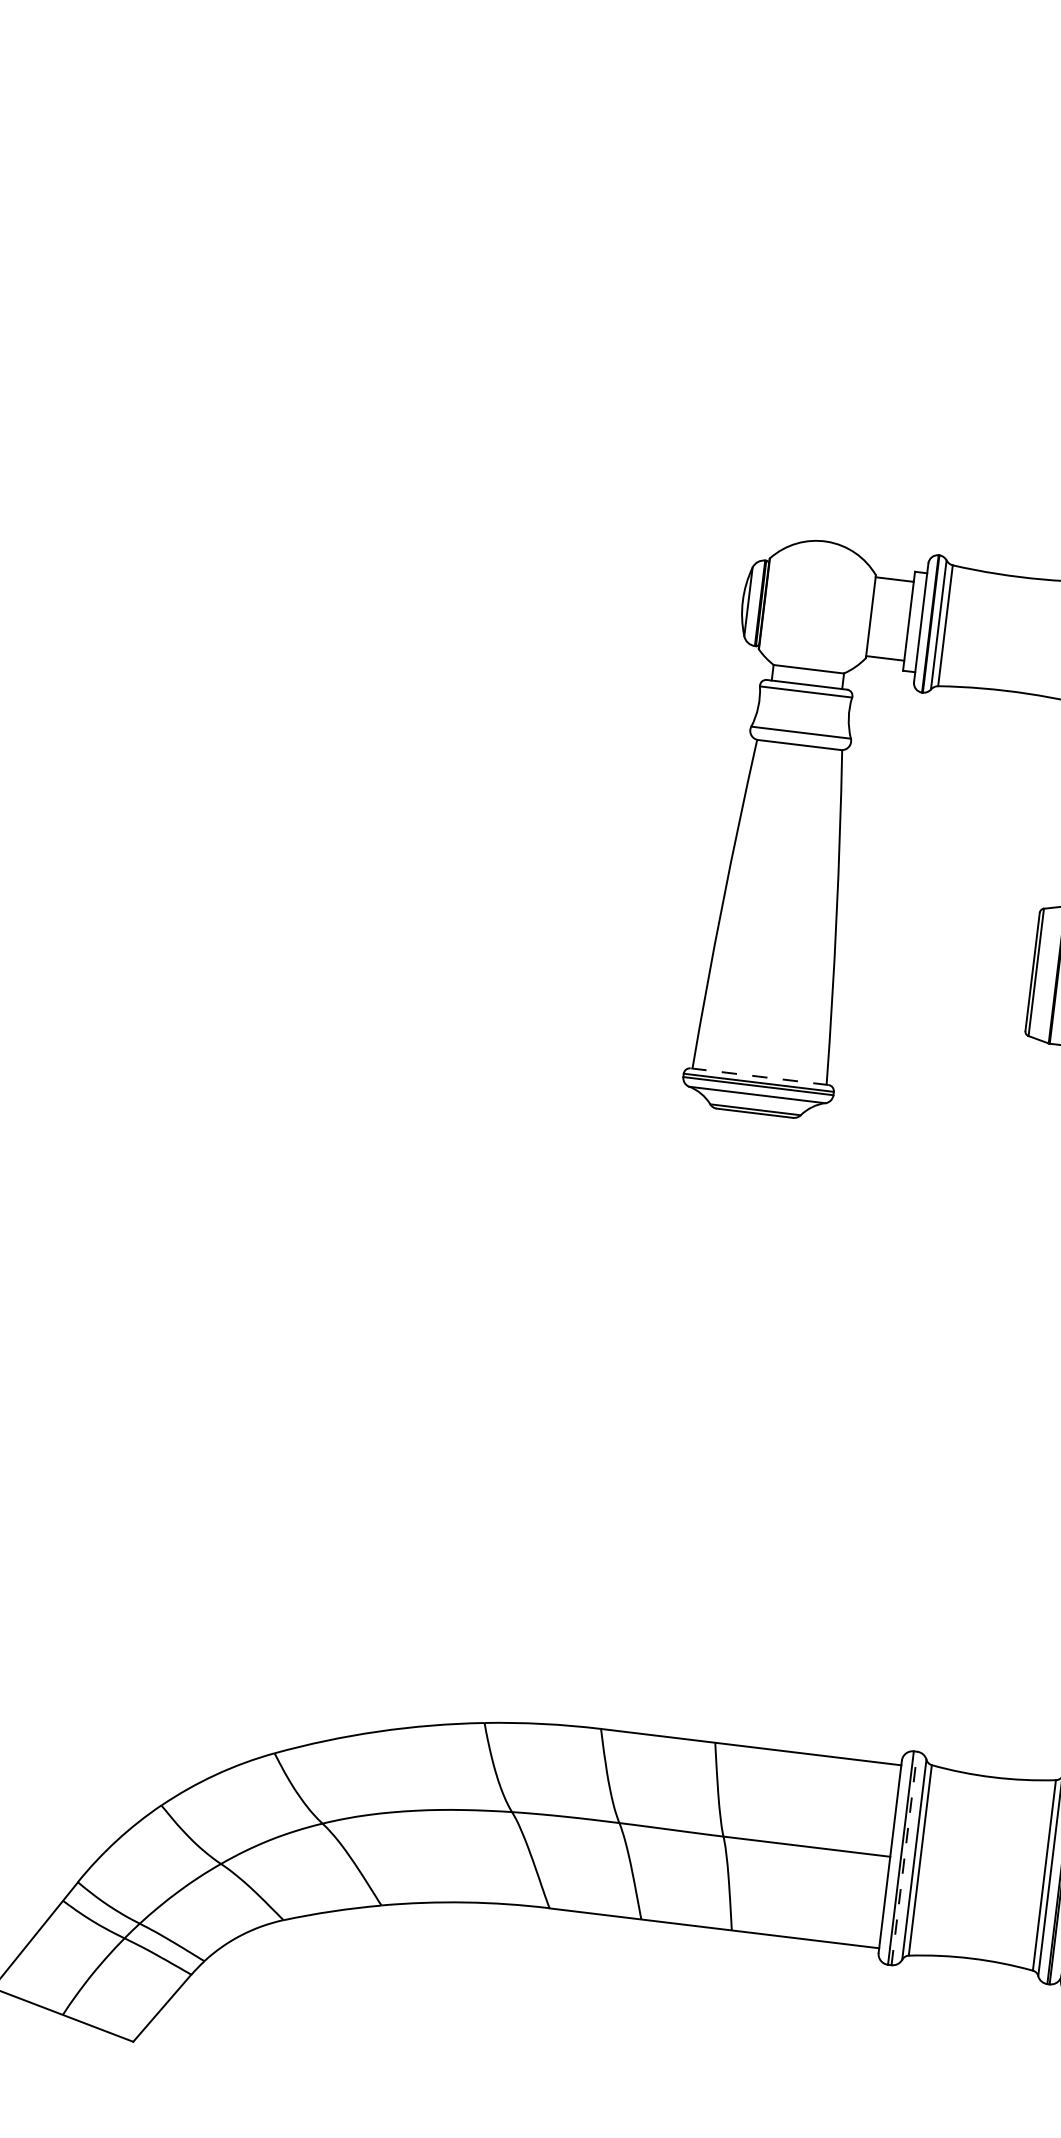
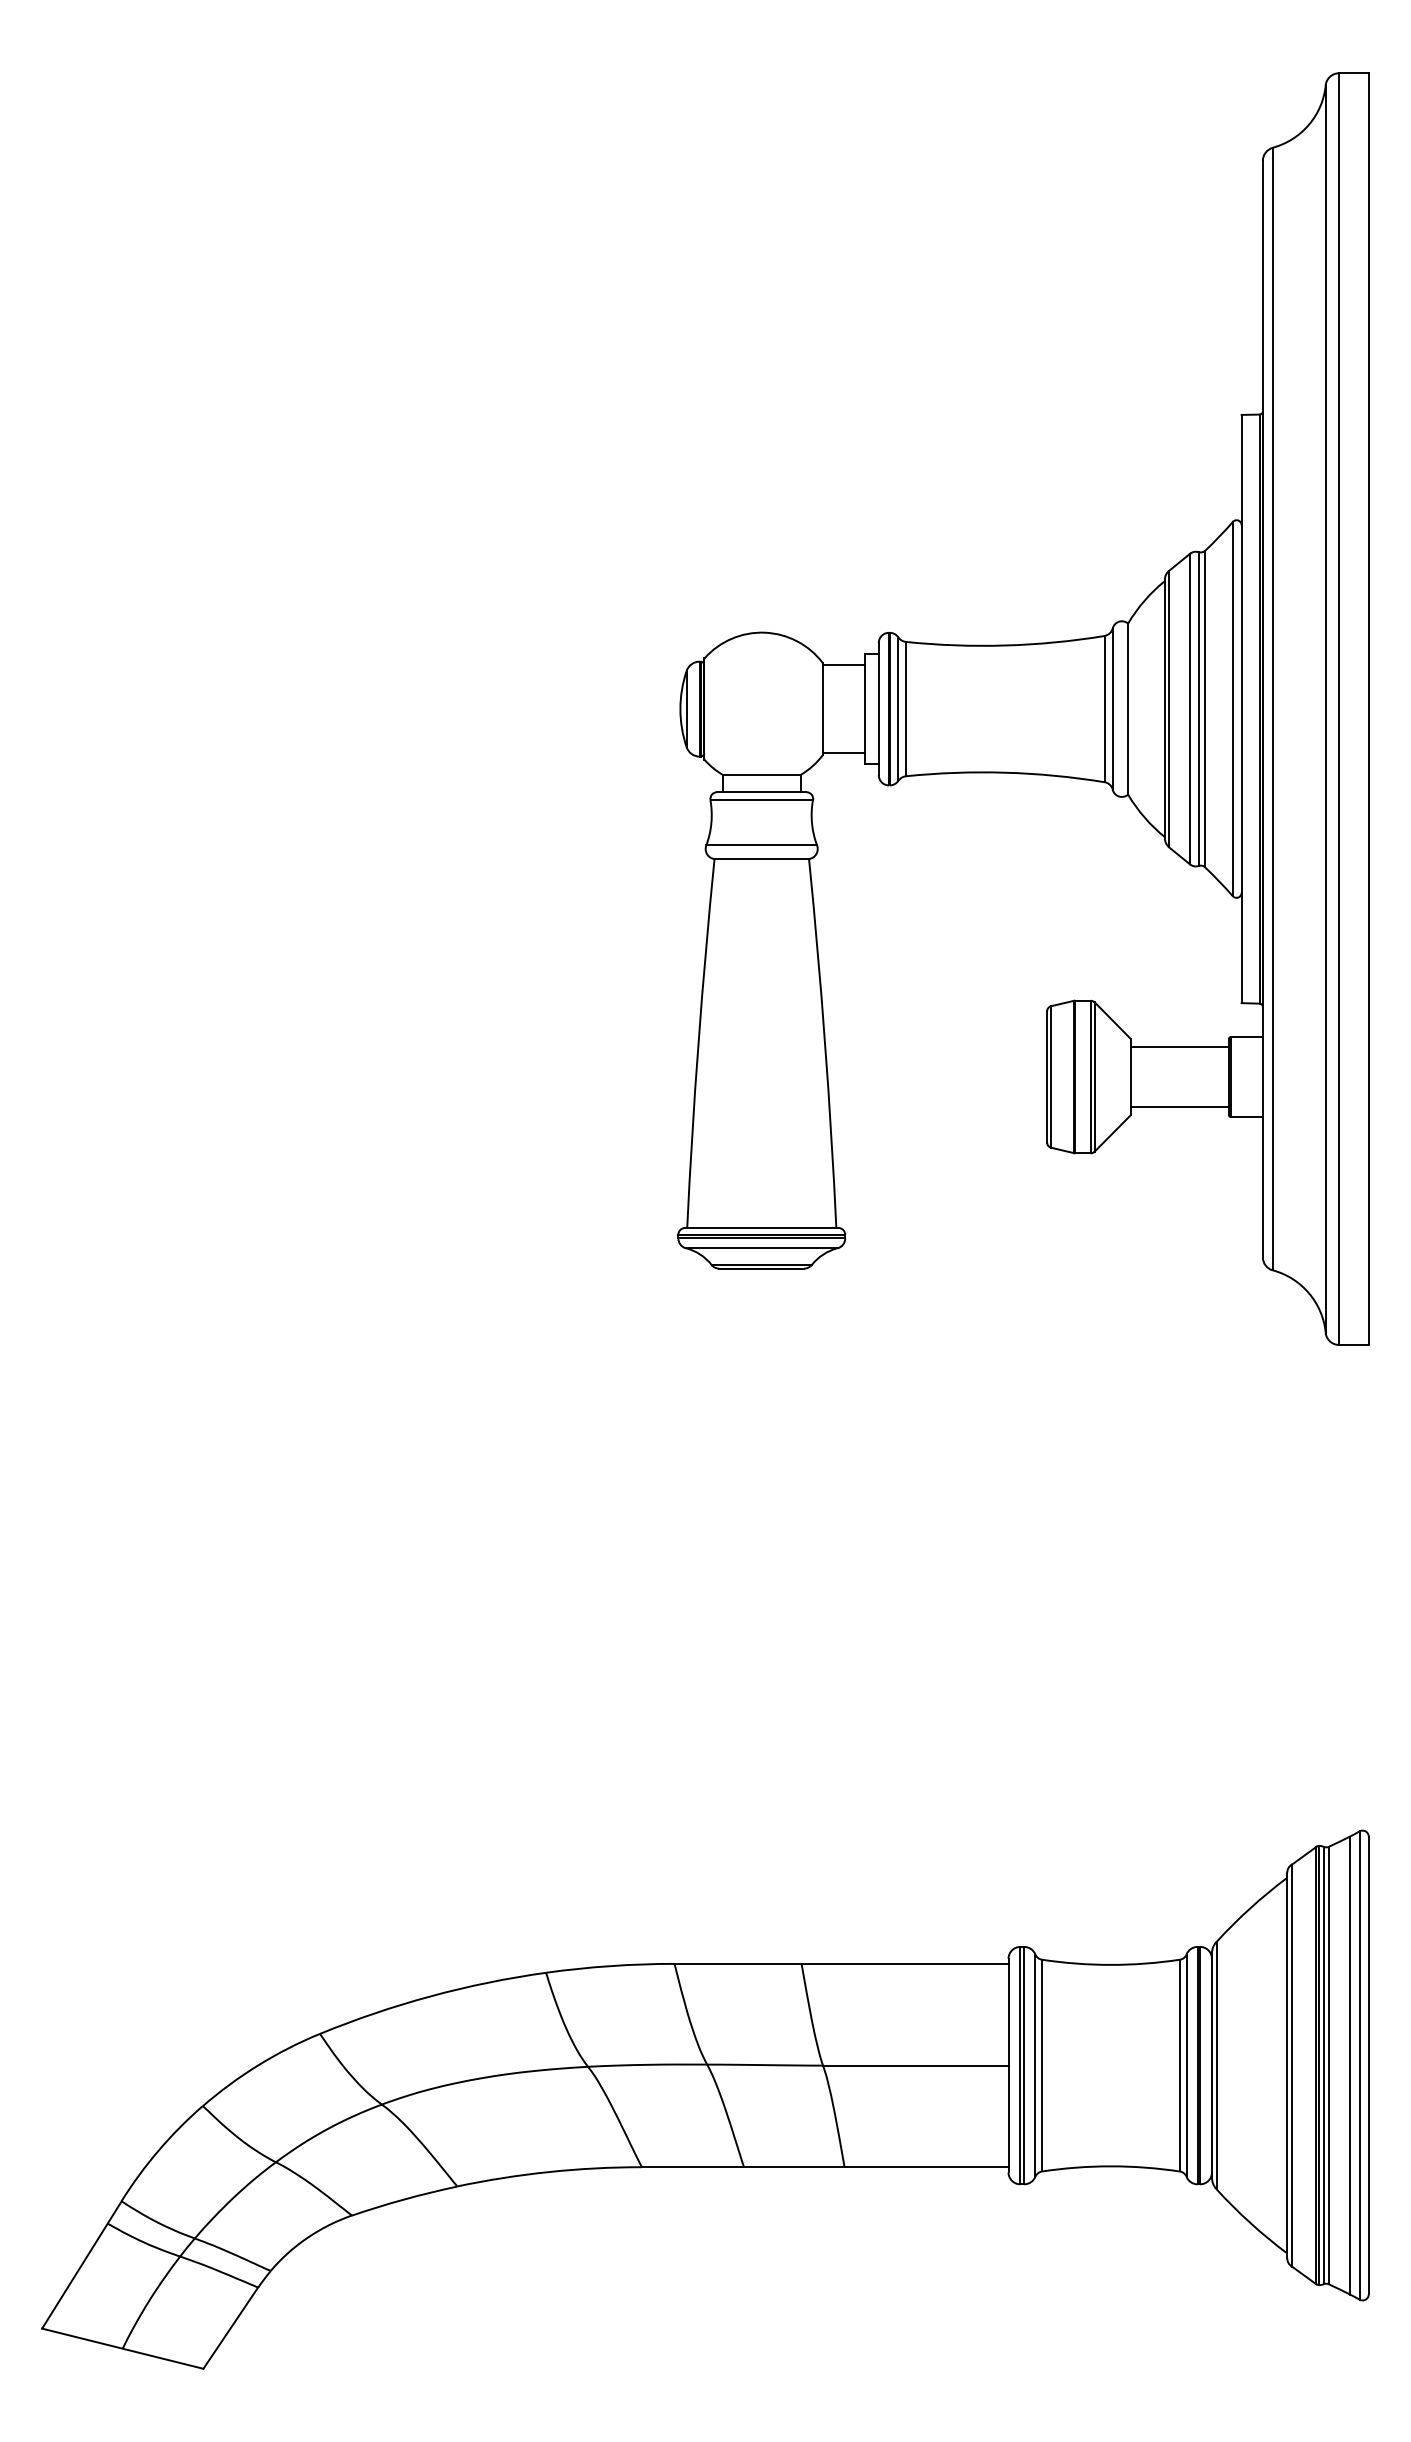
line: (759, 1076) -> (761, 1227), dashed -> solid
line: (904, 1858) -> (1024, 2065), dashed -> solid

